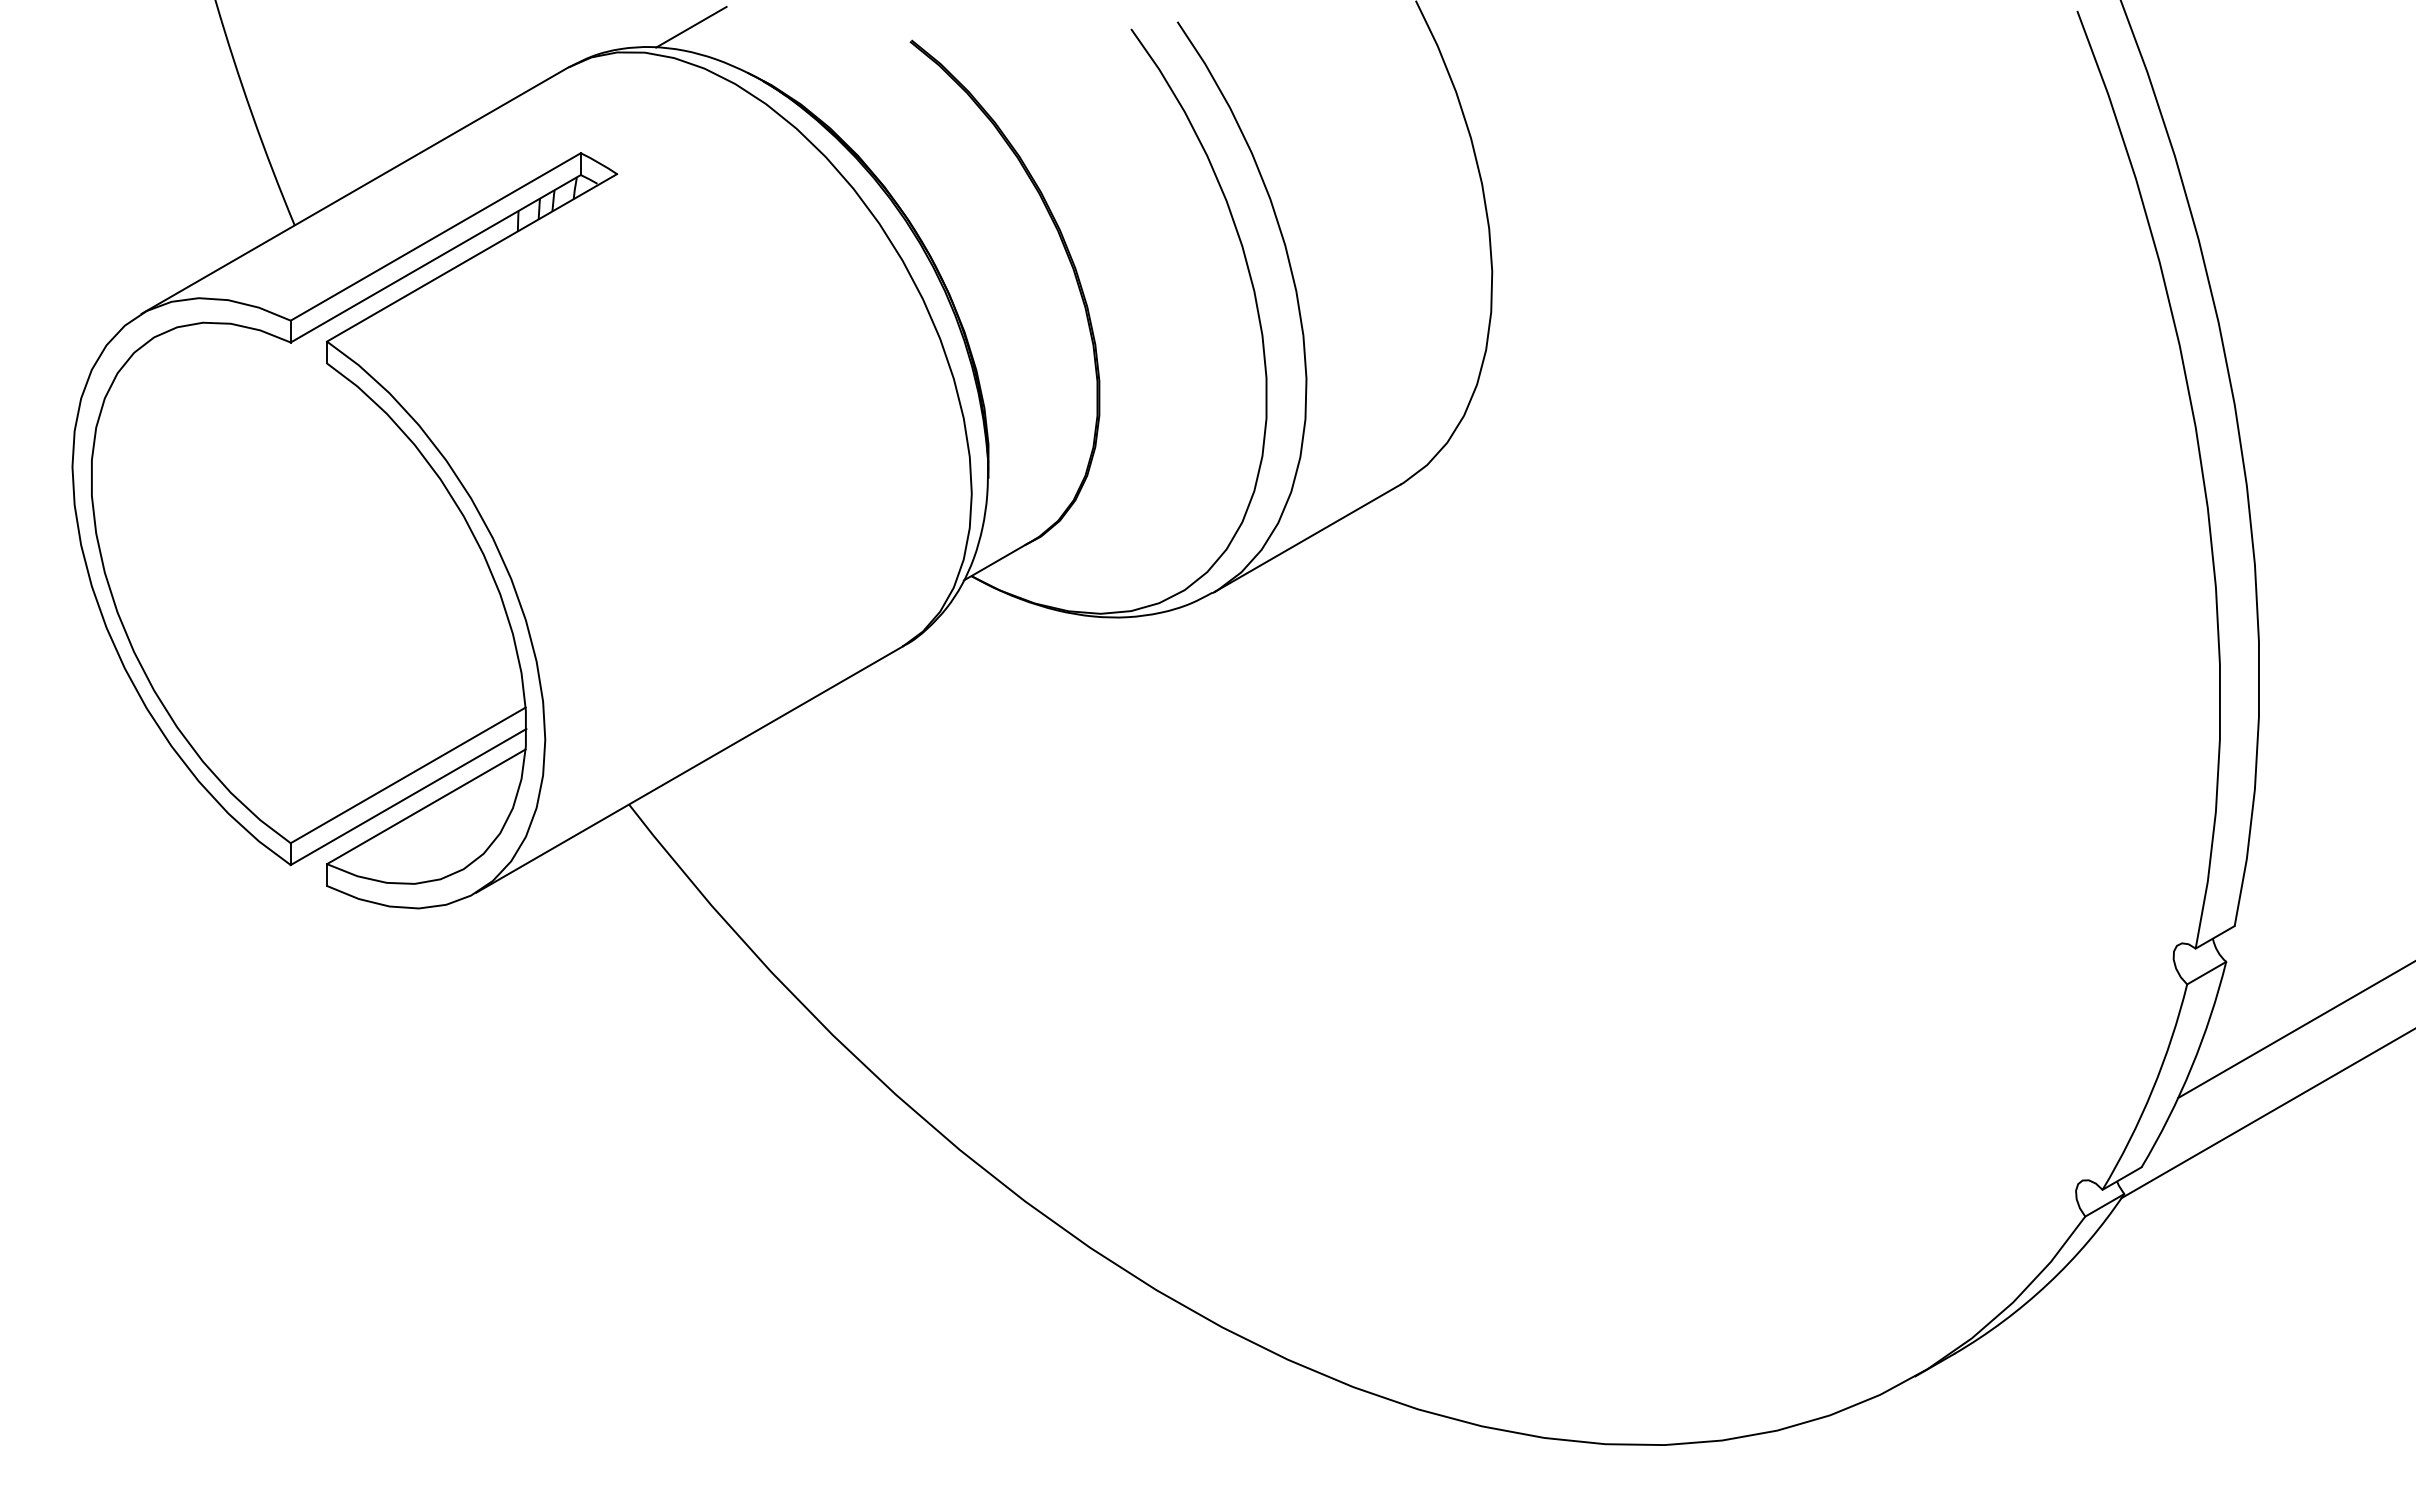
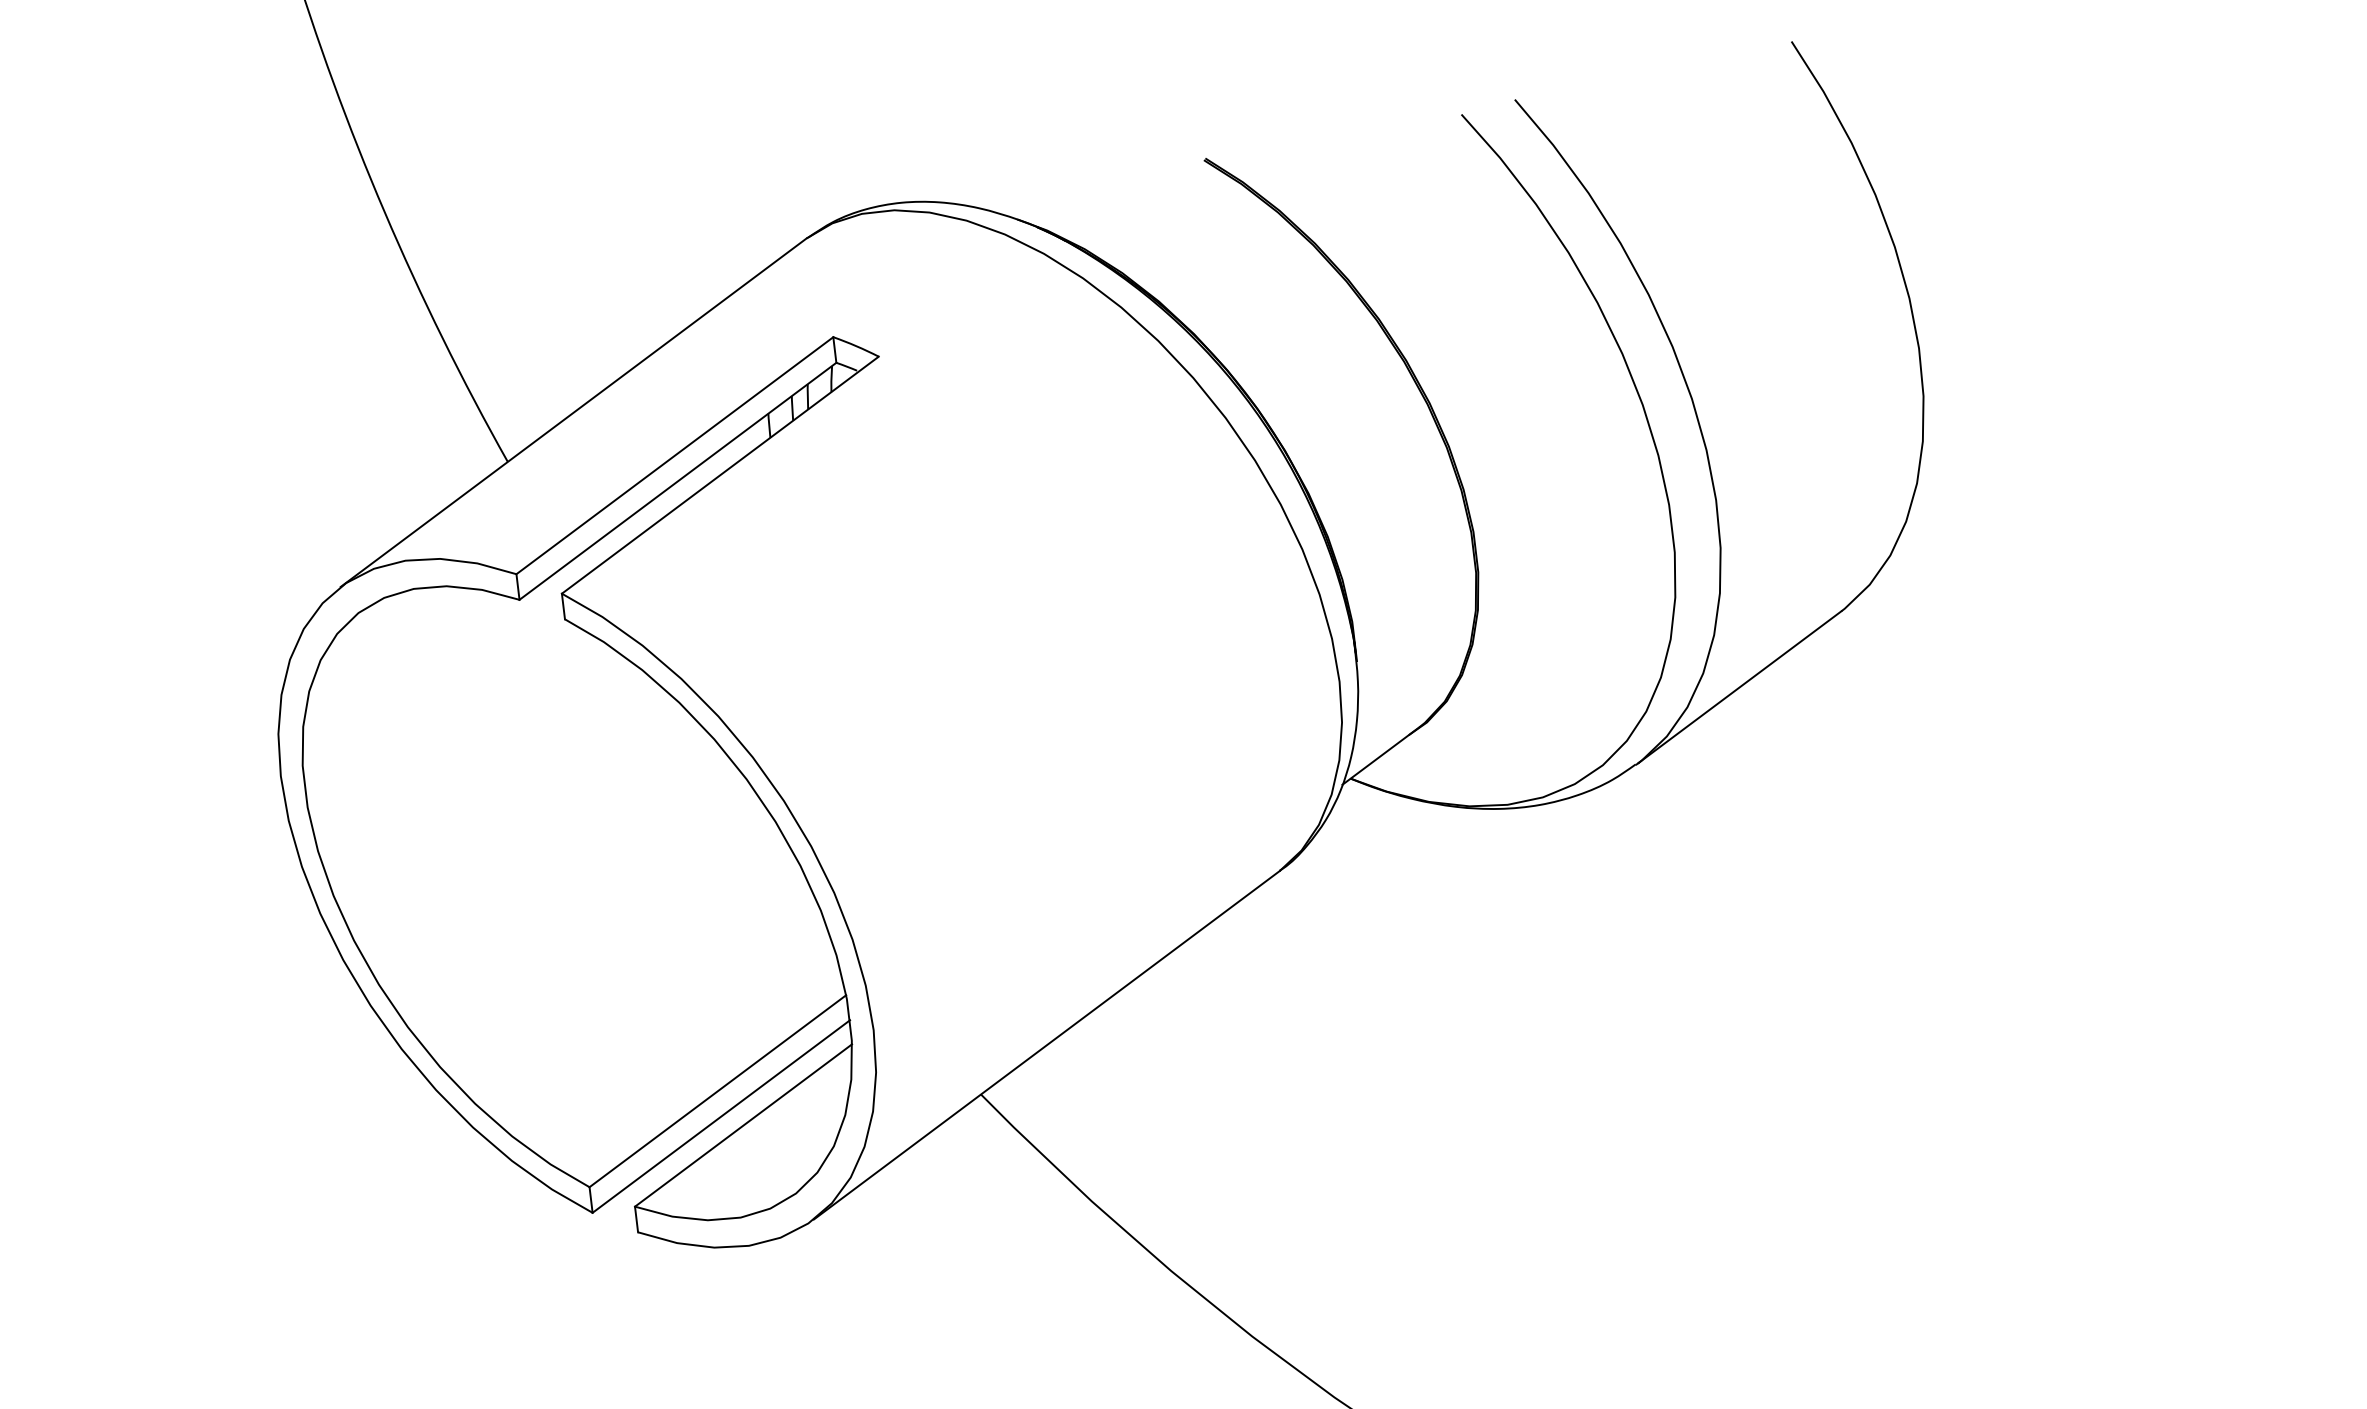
line: (691, 26) -> (945, 173), removed

